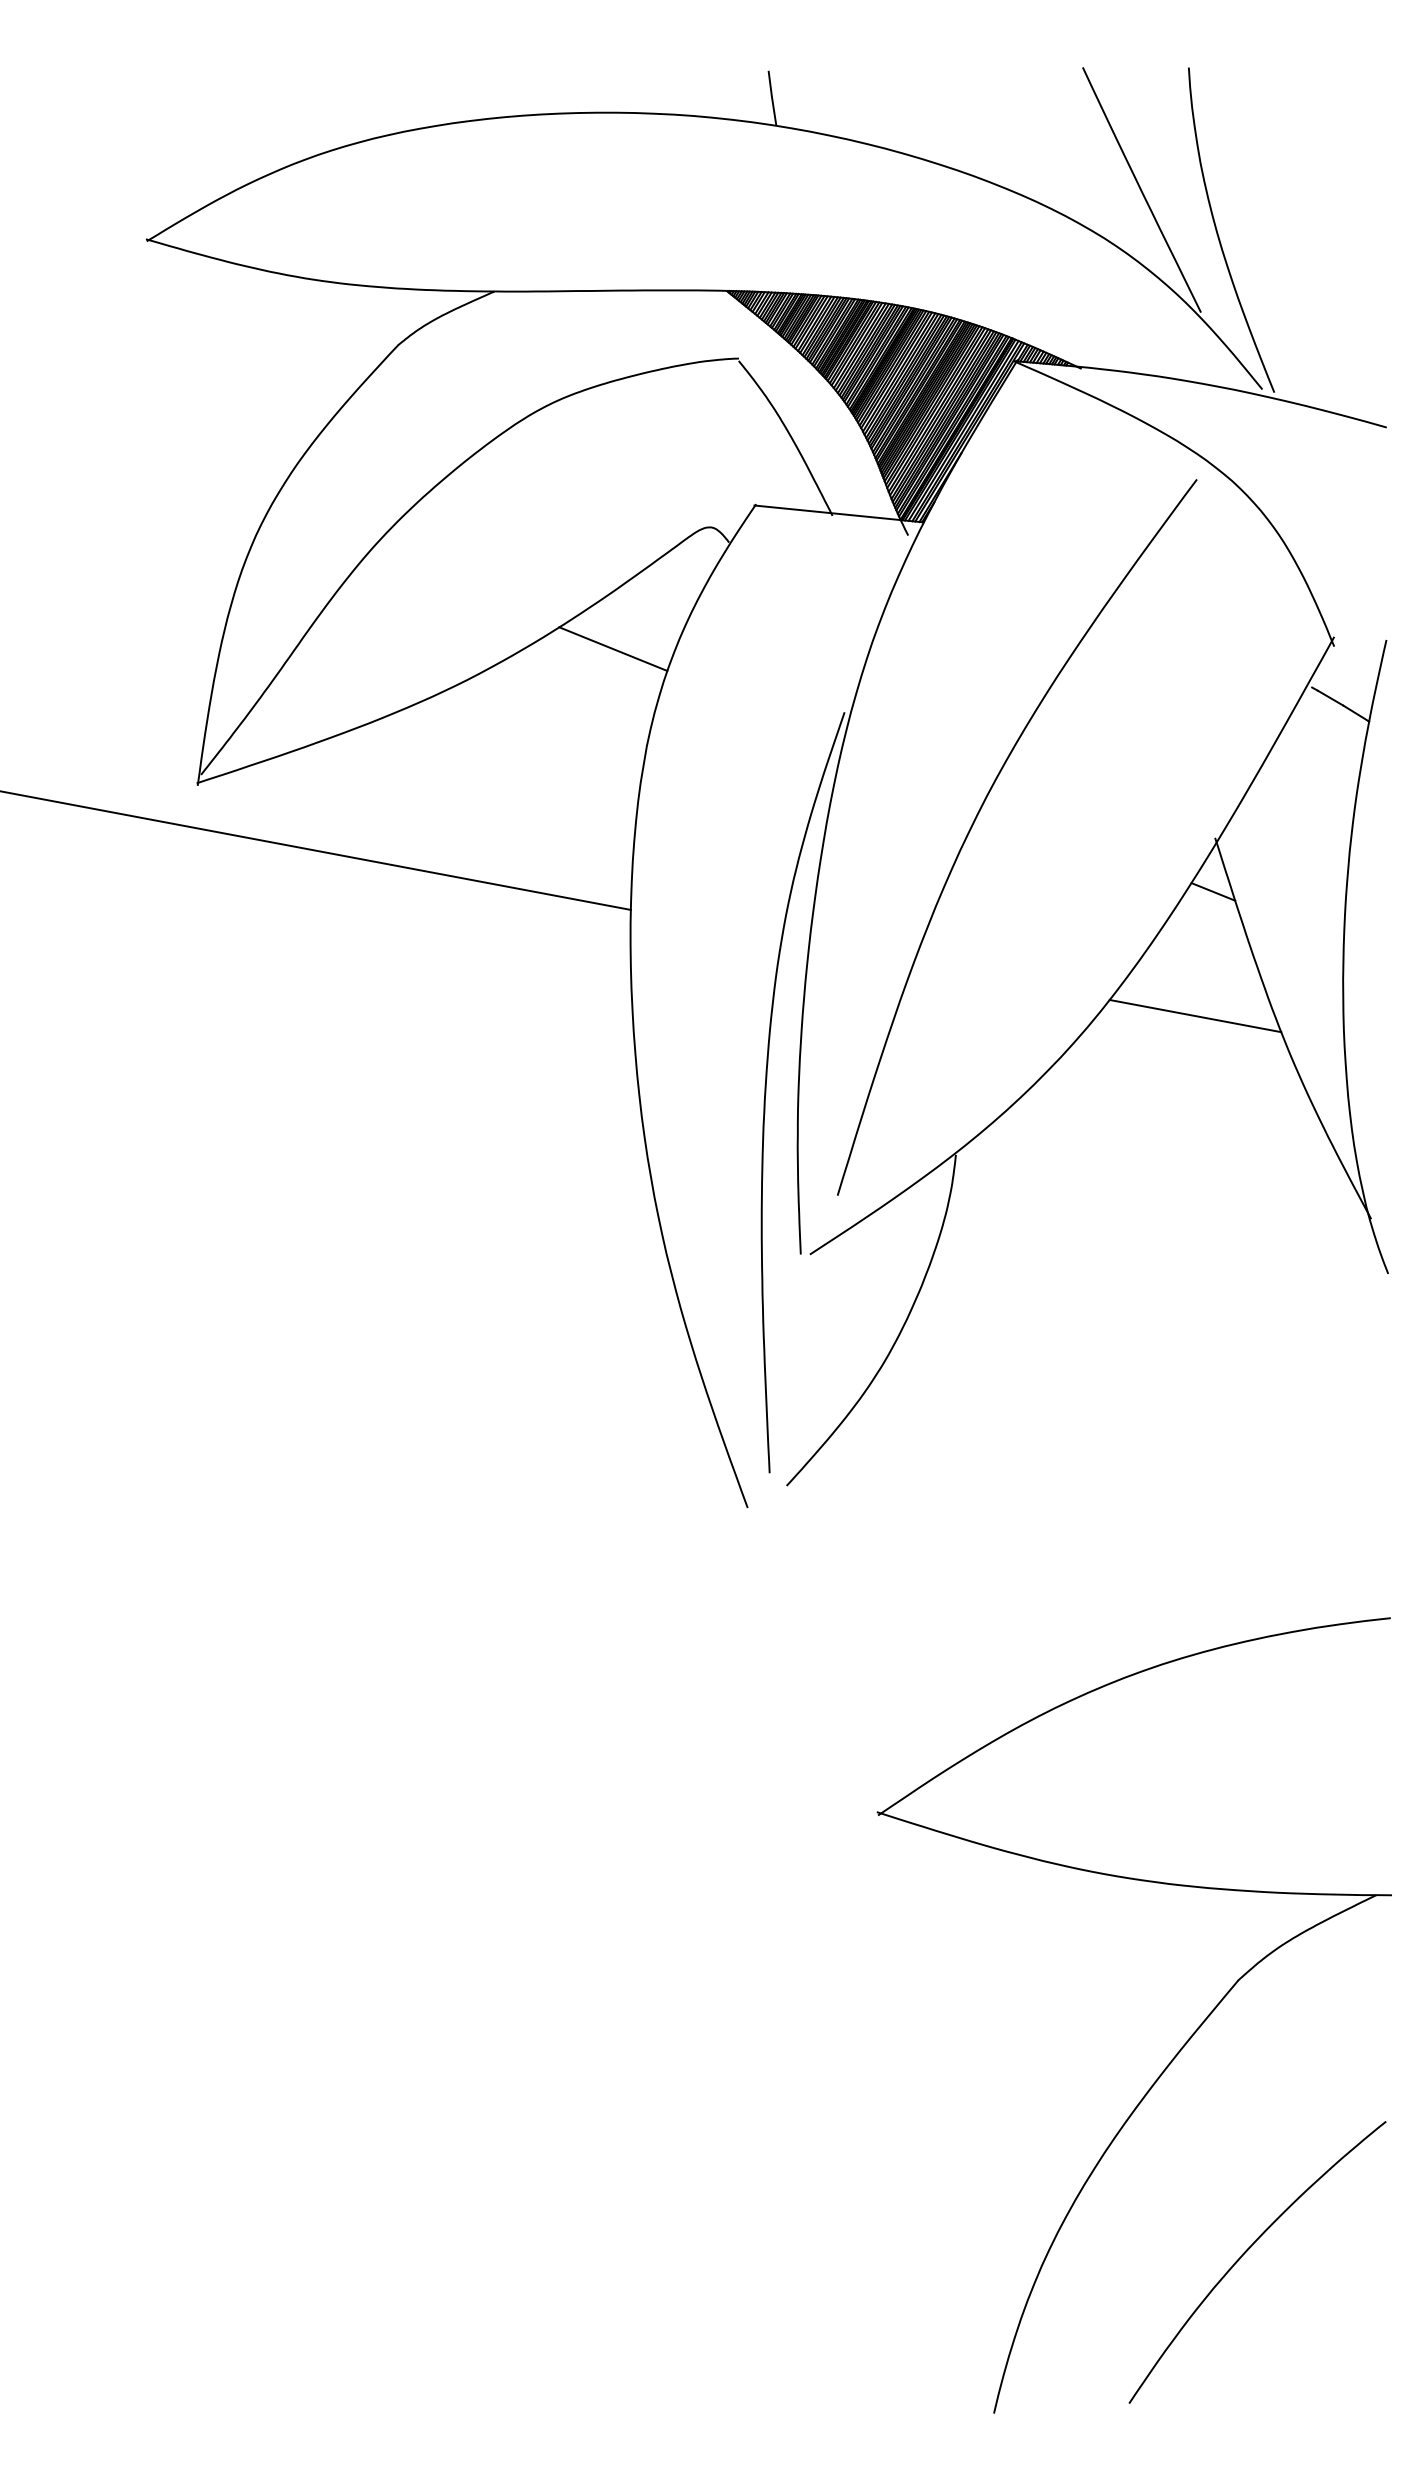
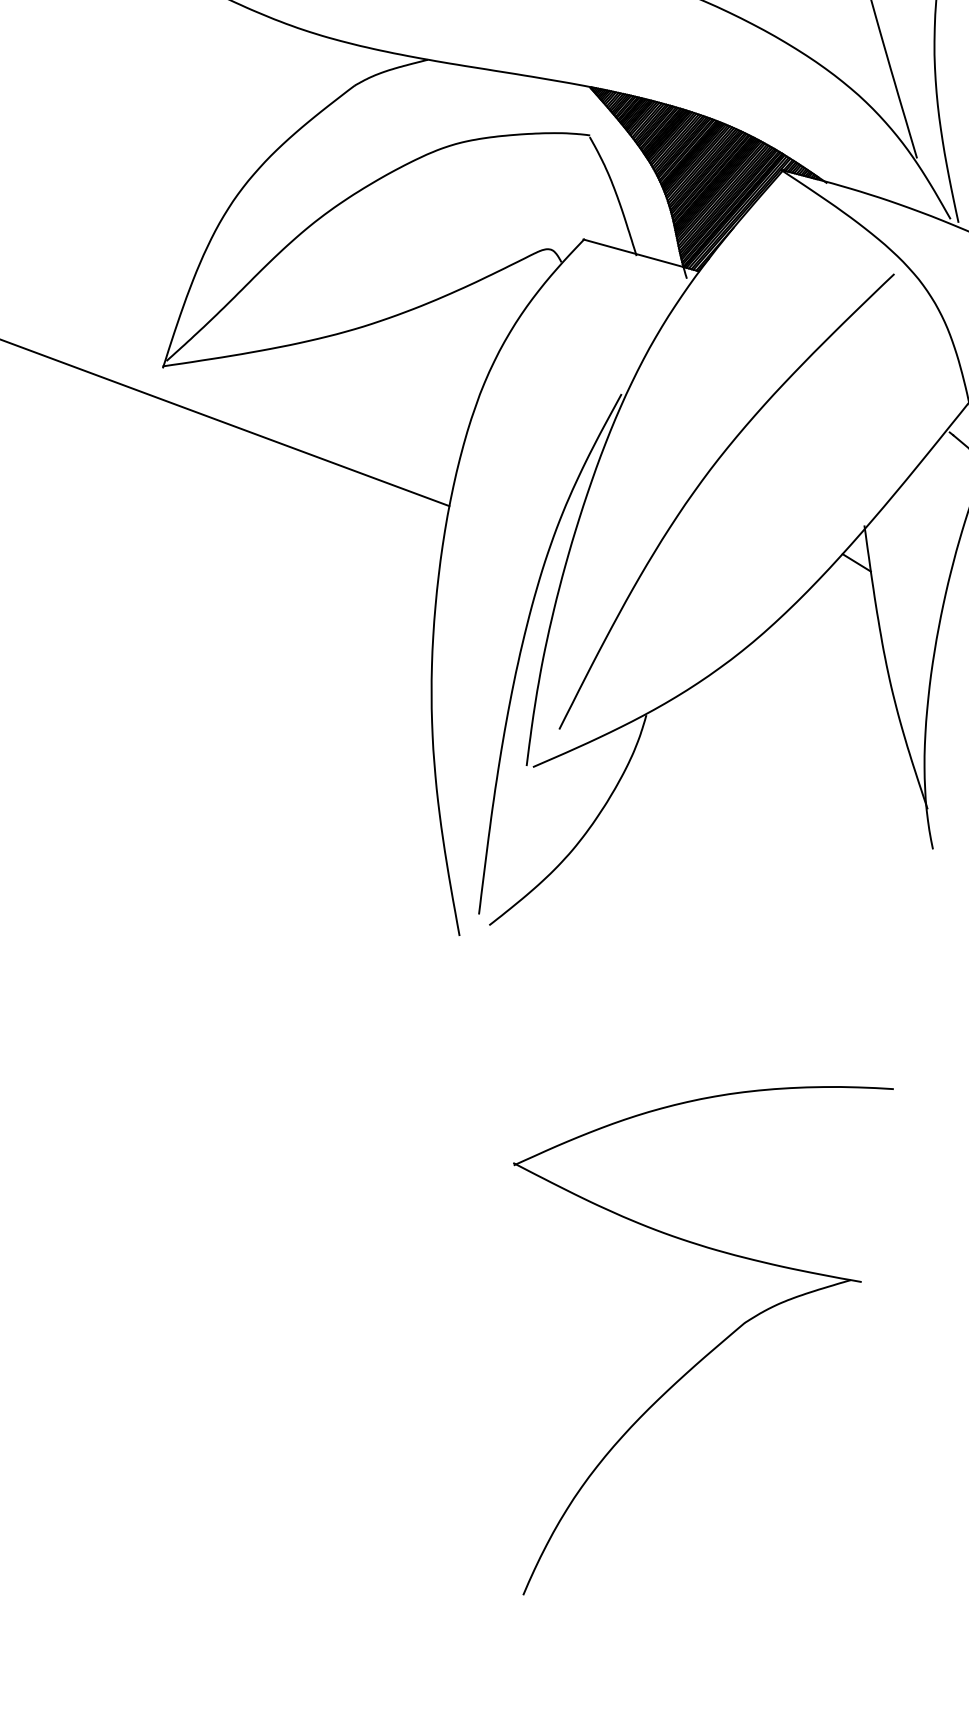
line: (613, 648) -> (468, 322), removed
line: (1195, 1015) -> (829, 646), removed
curve: (1247, 2251) -> (718, 1512), removed

